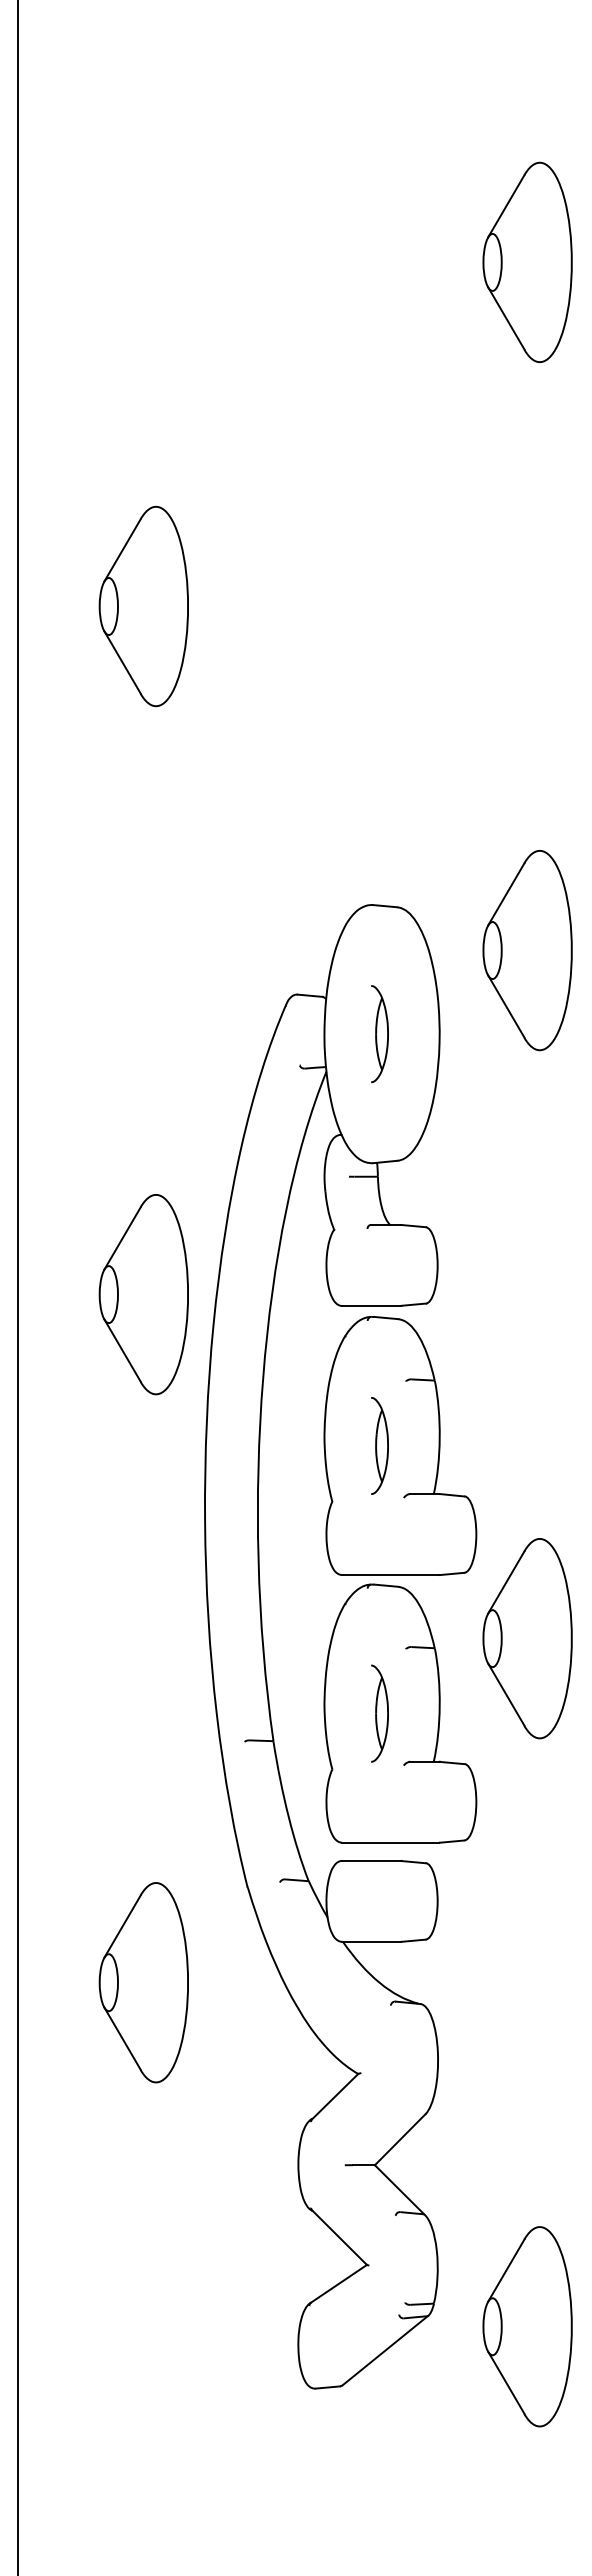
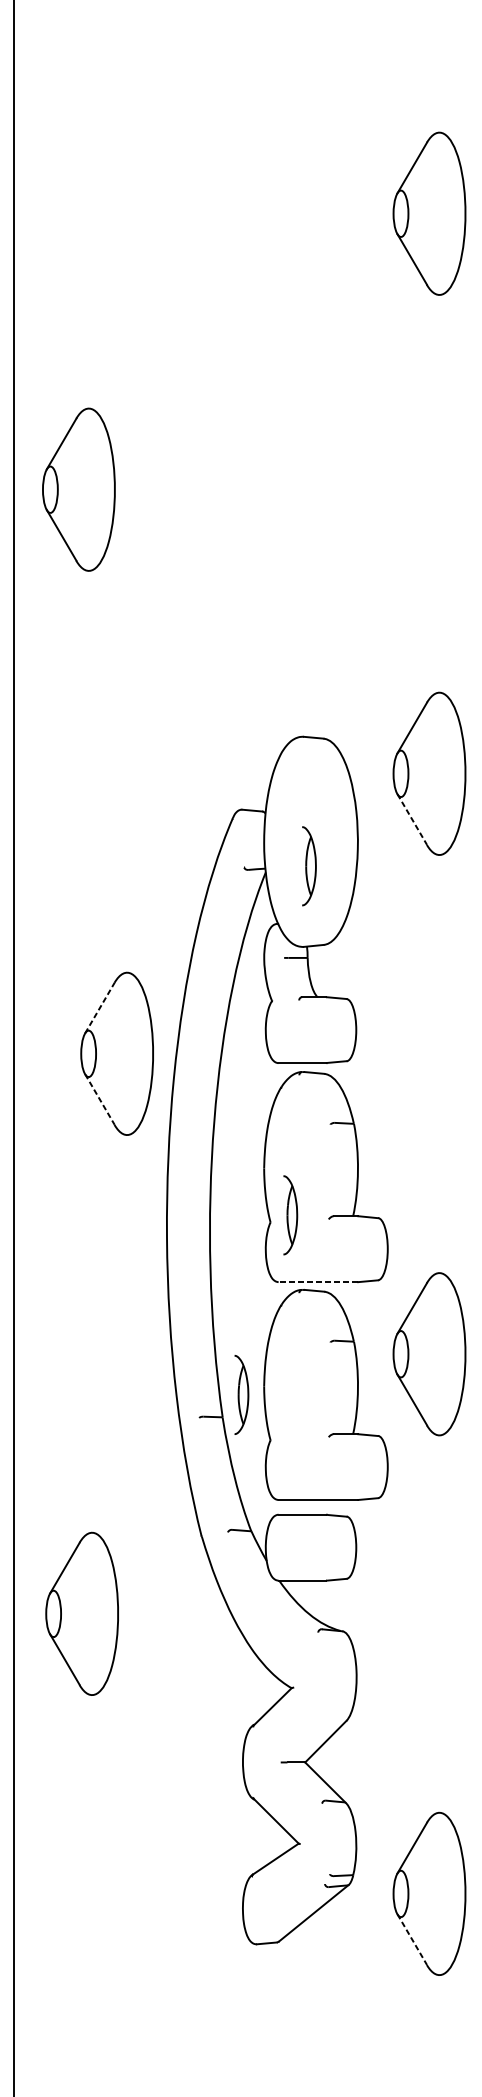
part: (143, 606) -> (78, 489), moved
line: (506, 1007) -> (412, 820), solid -> dashed
part: (379, 1034) -> (308, 866), moved
line: (122, 1237) -> (99, 1007), solid -> dashed
line: (122, 1351) -> (99, 1100), solid -> dashed
part: (379, 1445) -> (290, 1214), moved
line: (390, 1575) -> (317, 1282), solid -> dashed
part: (527, 1638) -> (429, 1354), moved
part: (379, 1713) -> (241, 1394), moved
part: (143, 1982) -> (81, 1613), moved
line: (506, 2383) -> (412, 1940), solid -> dashed

